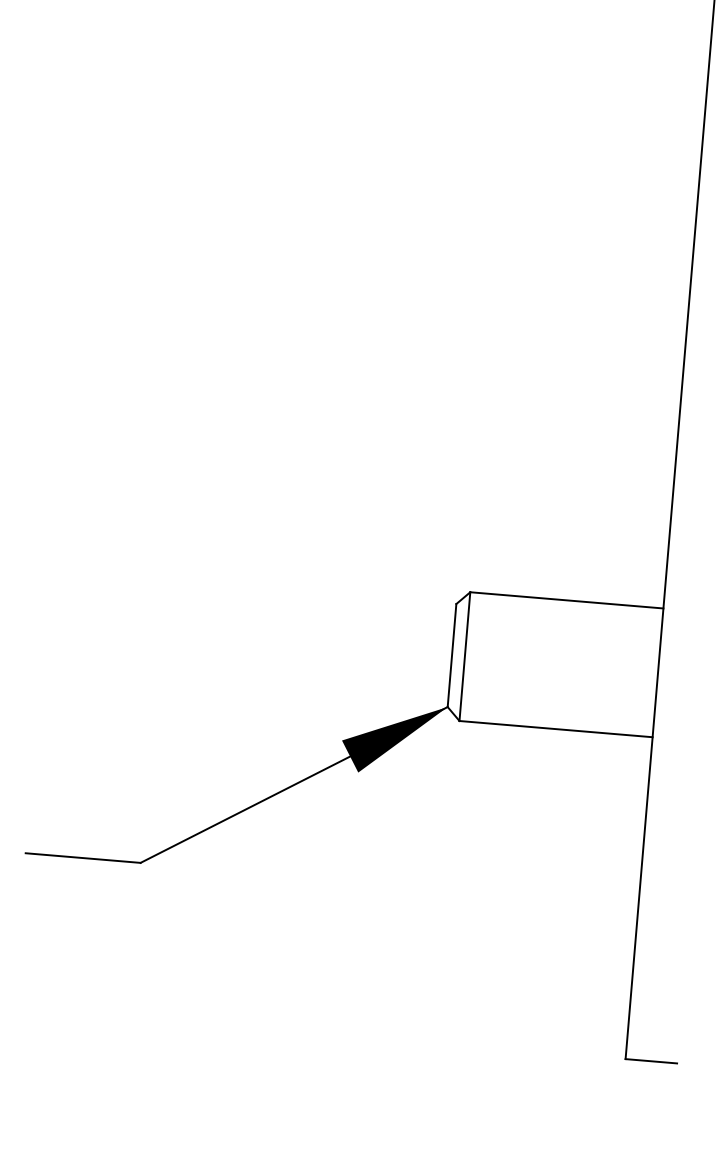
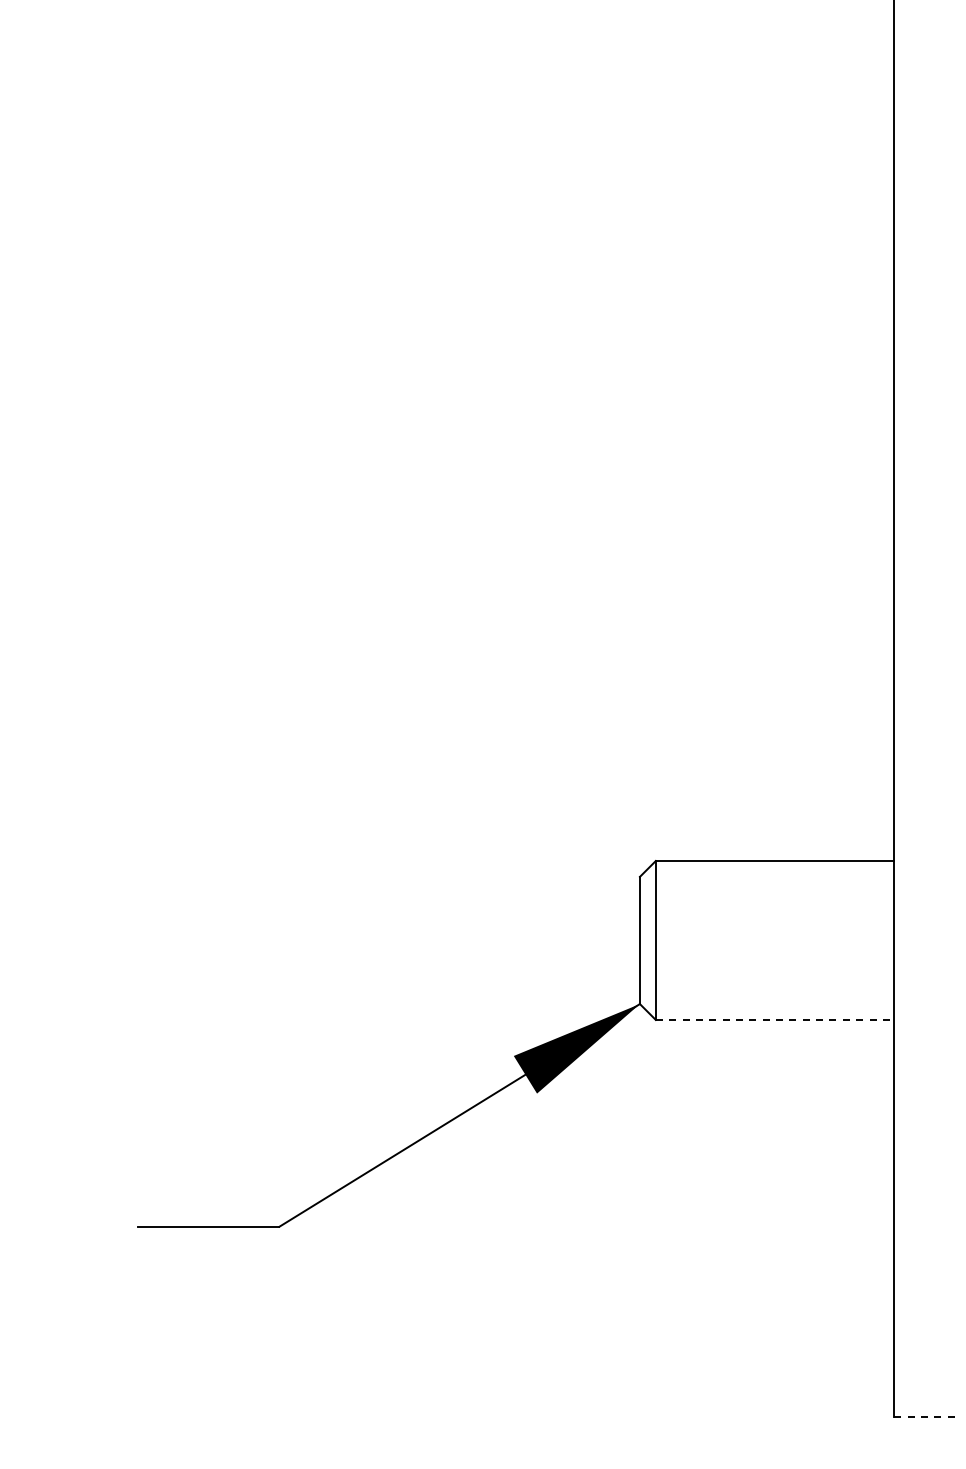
line: (556, 728) -> (775, 1019), solid -> dashed
line: (651, 1061) -> (926, 1417), solid -> dashed

